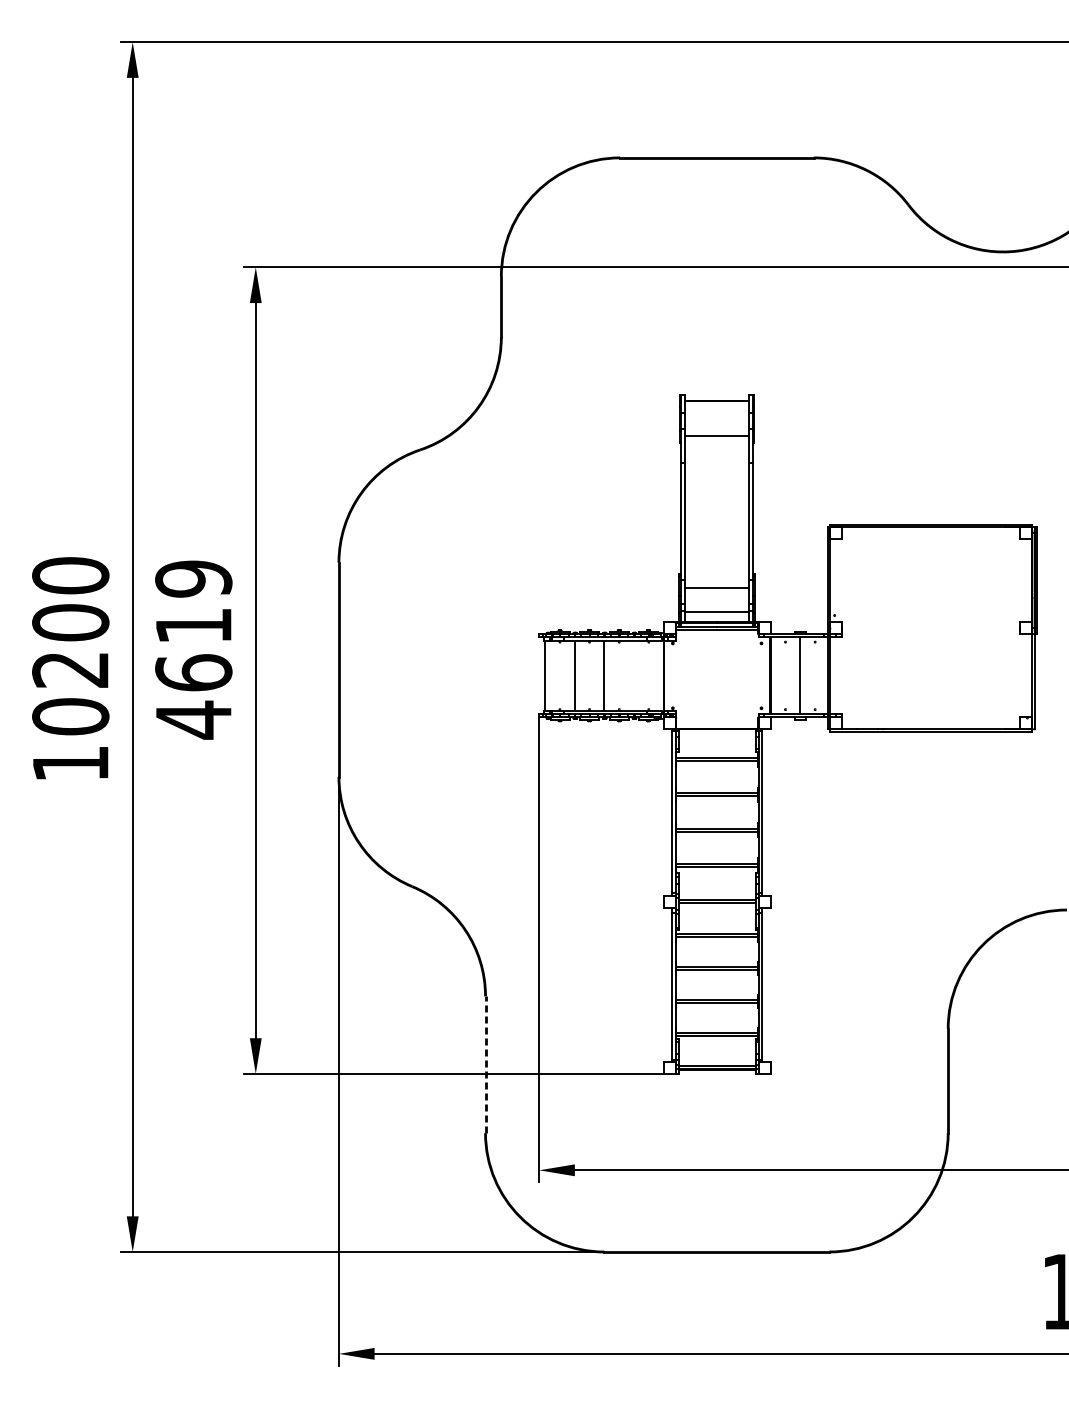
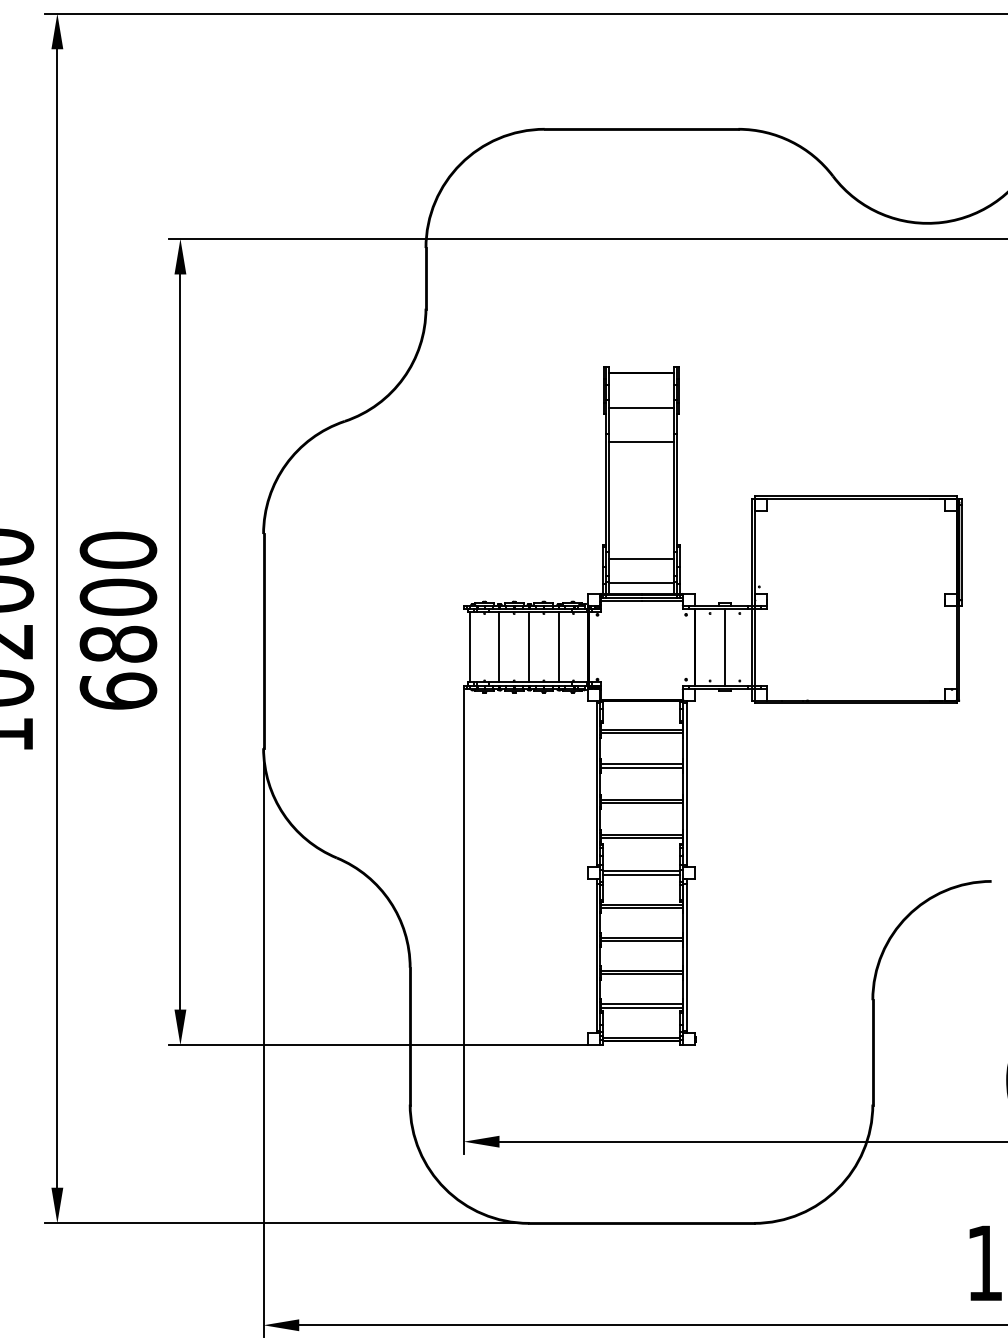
line: (716, 470) -> (641, 441), added
text: (193, 649) -> (118, 620), 4619 -> 6800
line: (634, 675) -> (559, 646), added
line: (485, 1064) -> (410, 1035), dashed -> solid

